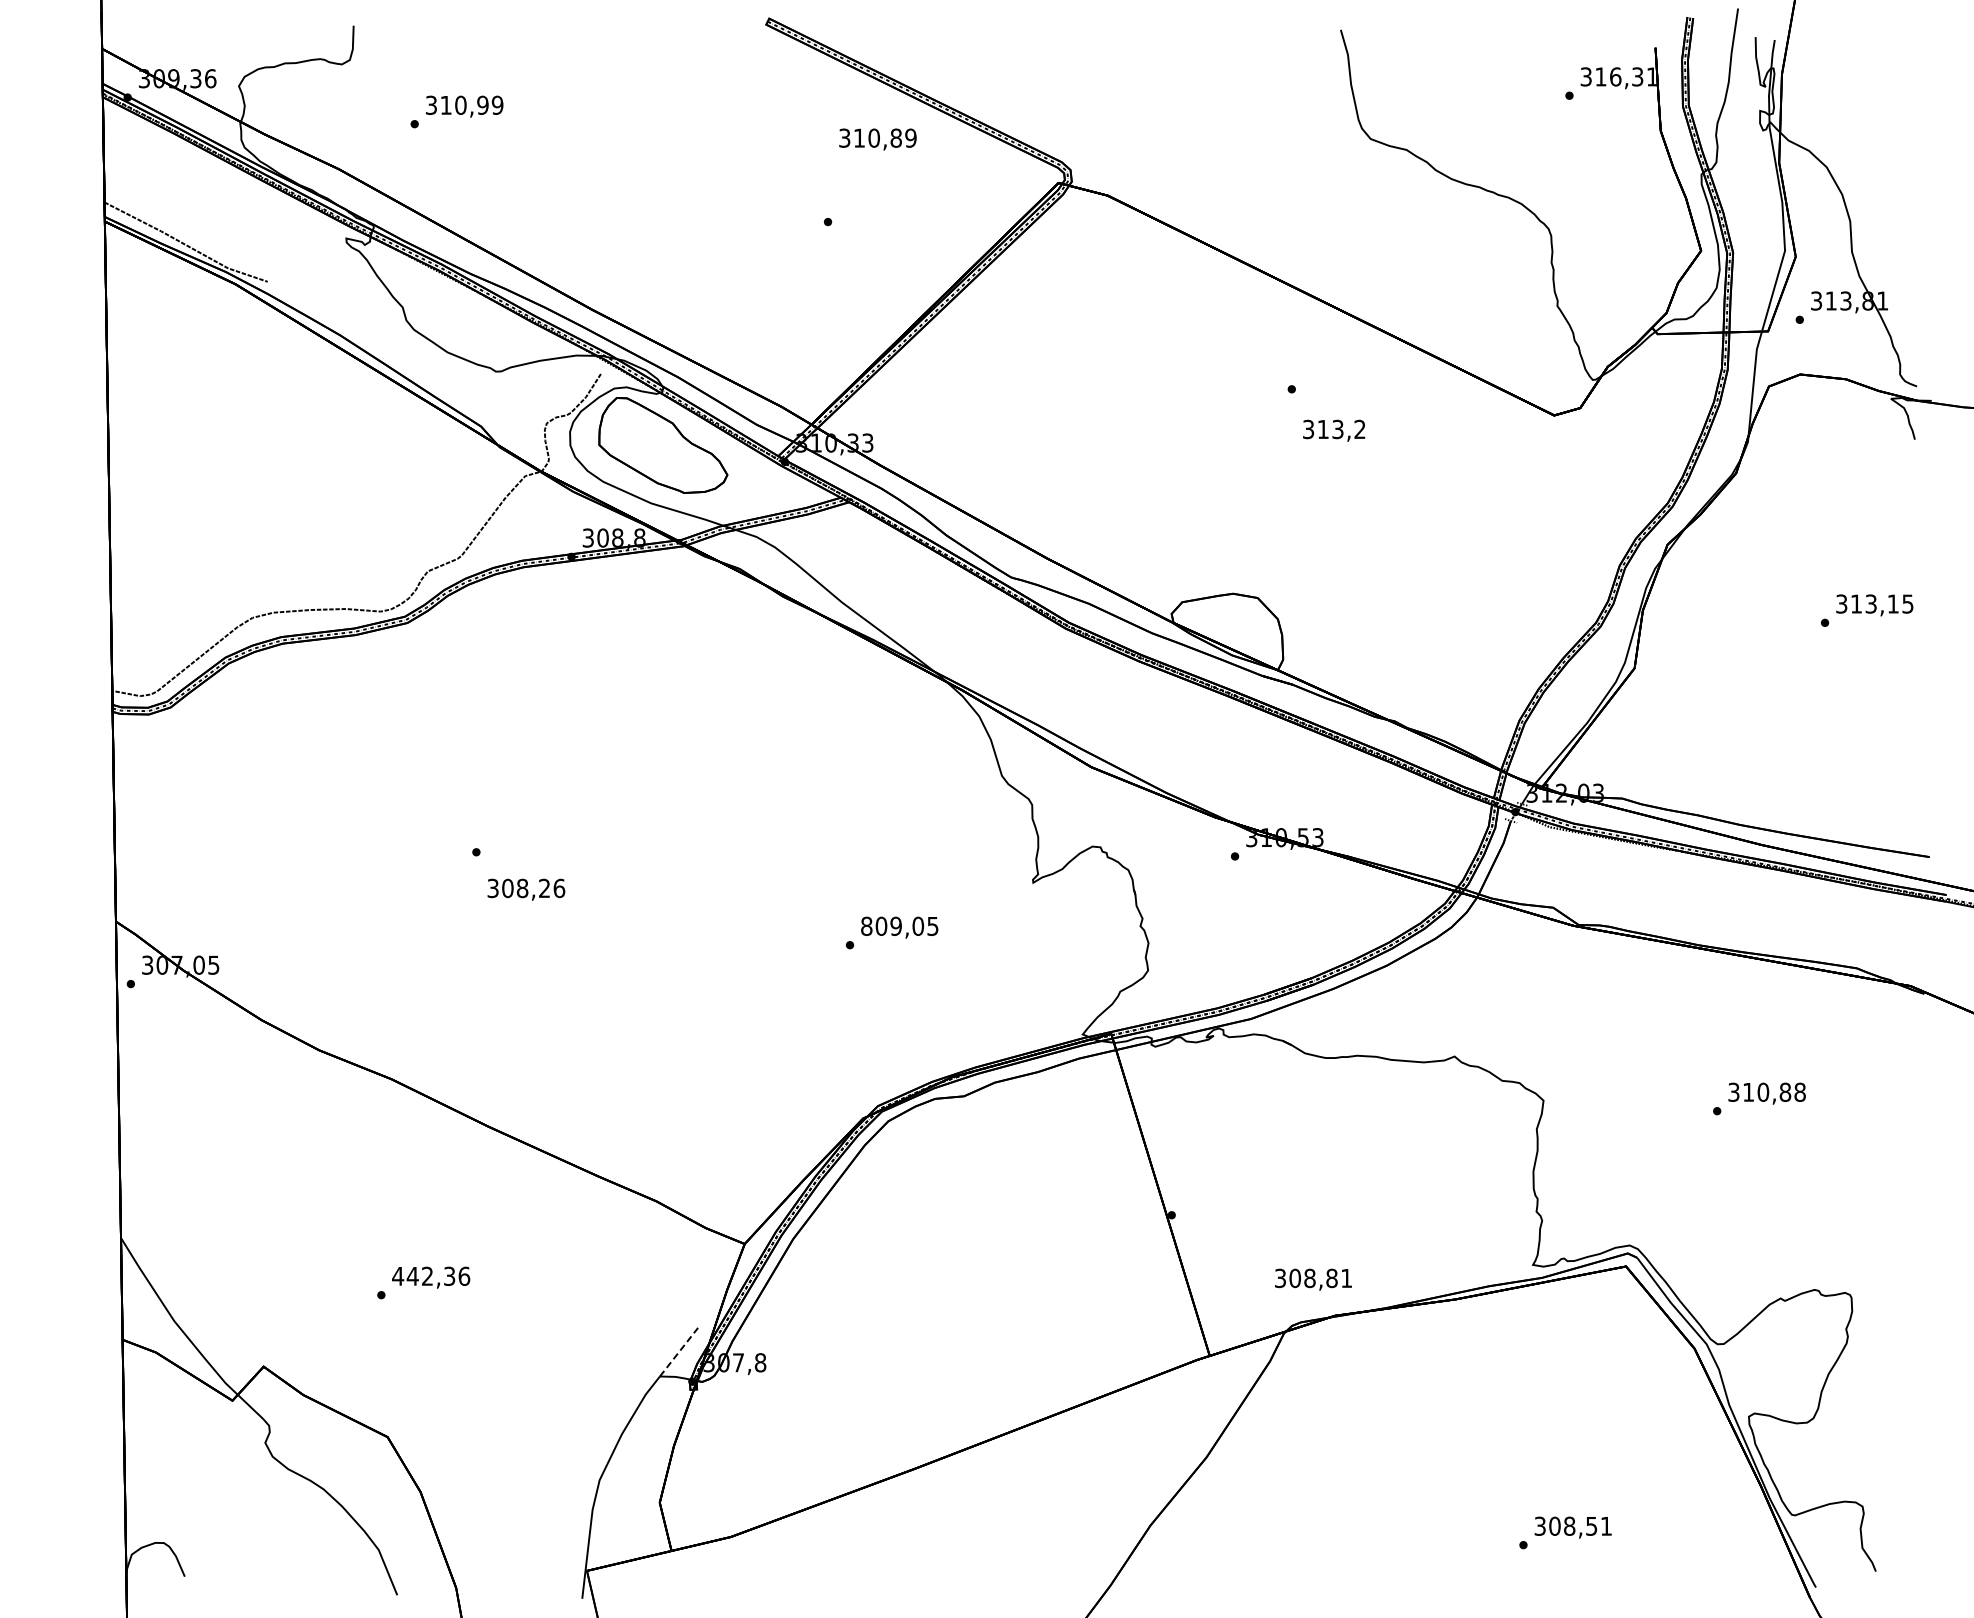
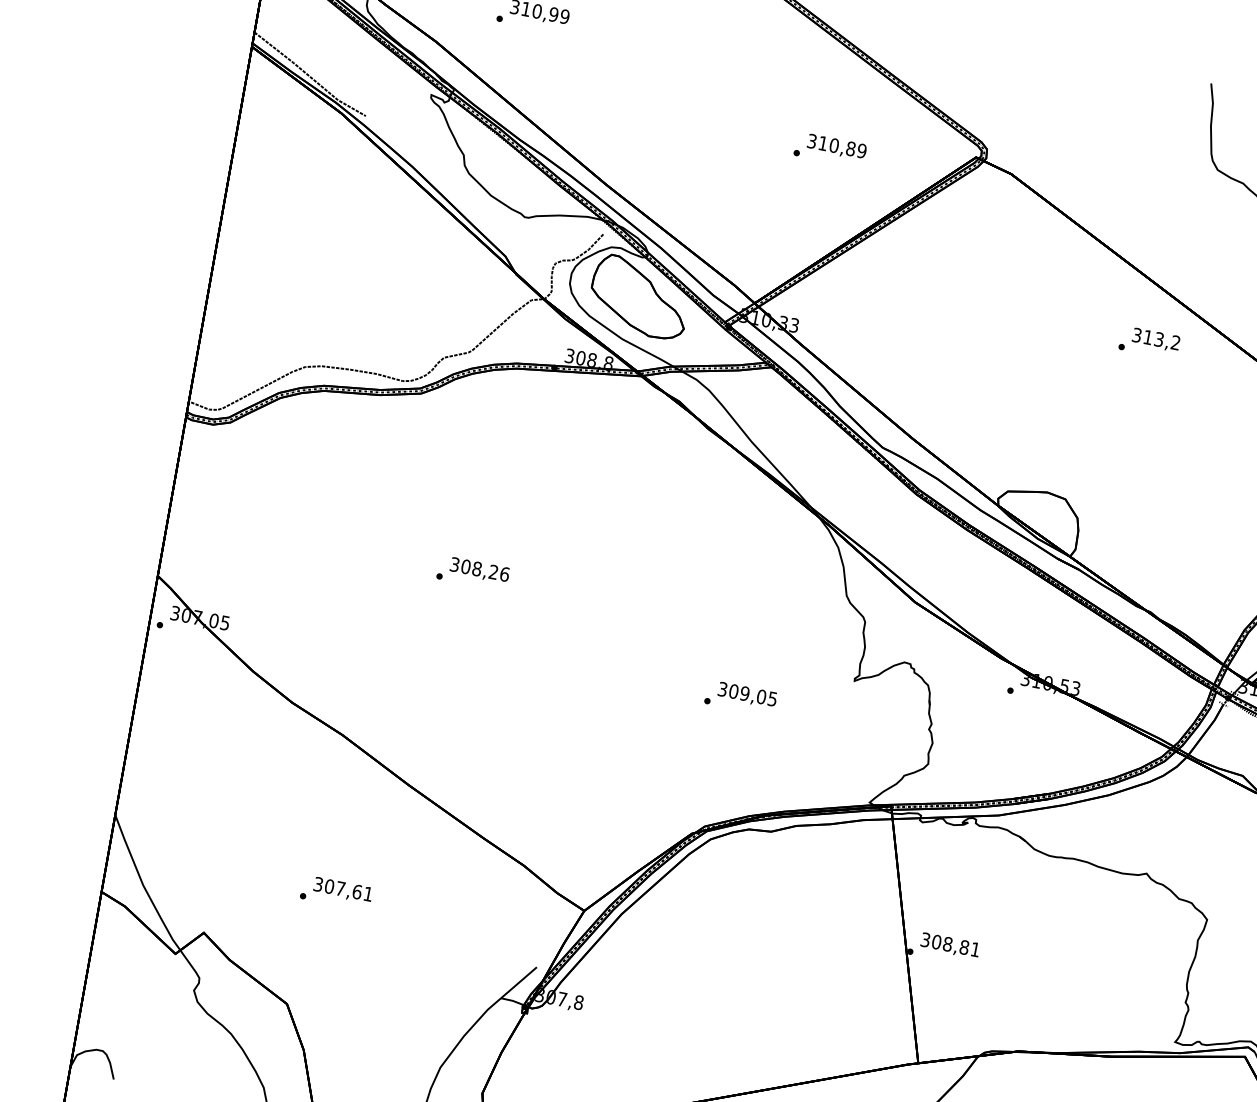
text: (877, 139) -> (836, 147), moved
text: (1334, 430) -> (1156, 339), moved
text: (526, 889) -> (479, 570), moved
text: (866, 925) -> (722, 688), 809,05 -> 309,05
text: (431, 1275) -> (343, 888), 442,36 -> 307,61
text: (1313, 1279) -> (950, 945), moved
line: (679, 1352) -> (519, 983), dashed -> solid

